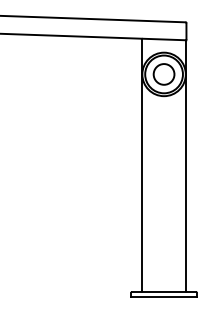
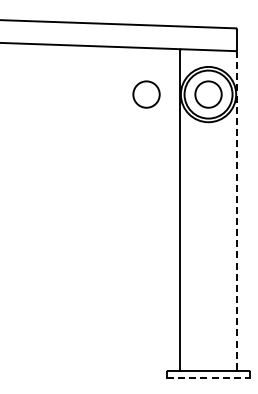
circle: (115, 74) -> (146, 94), added
line: (186, 166) -> (237, 211), solid -> dashed
line: (164, 296) -> (209, 377), solid -> dashed

